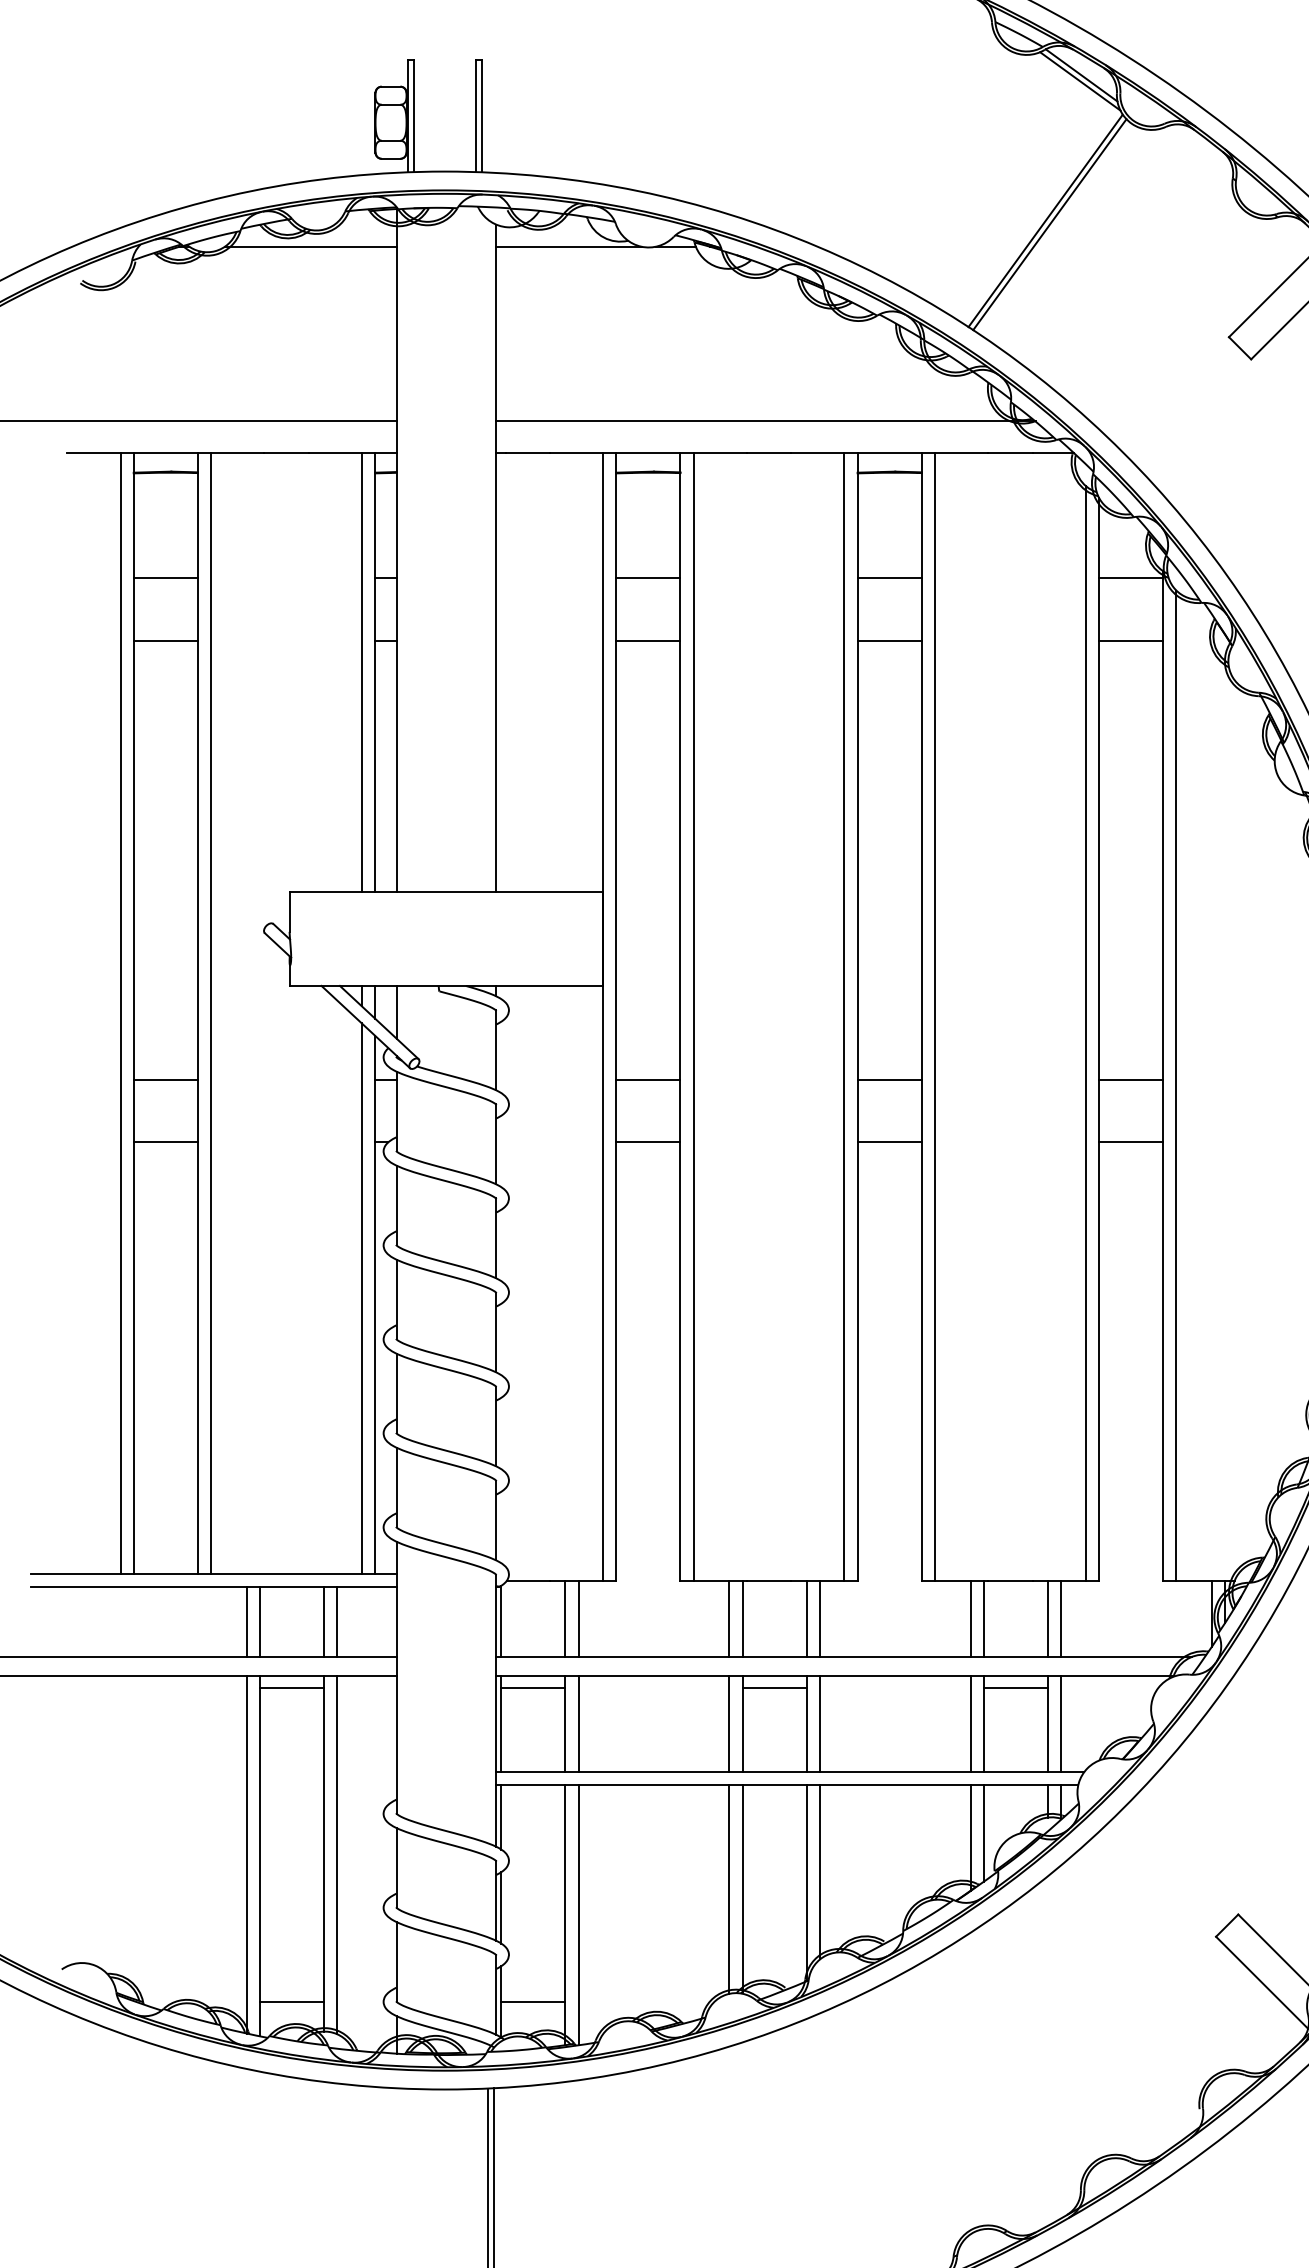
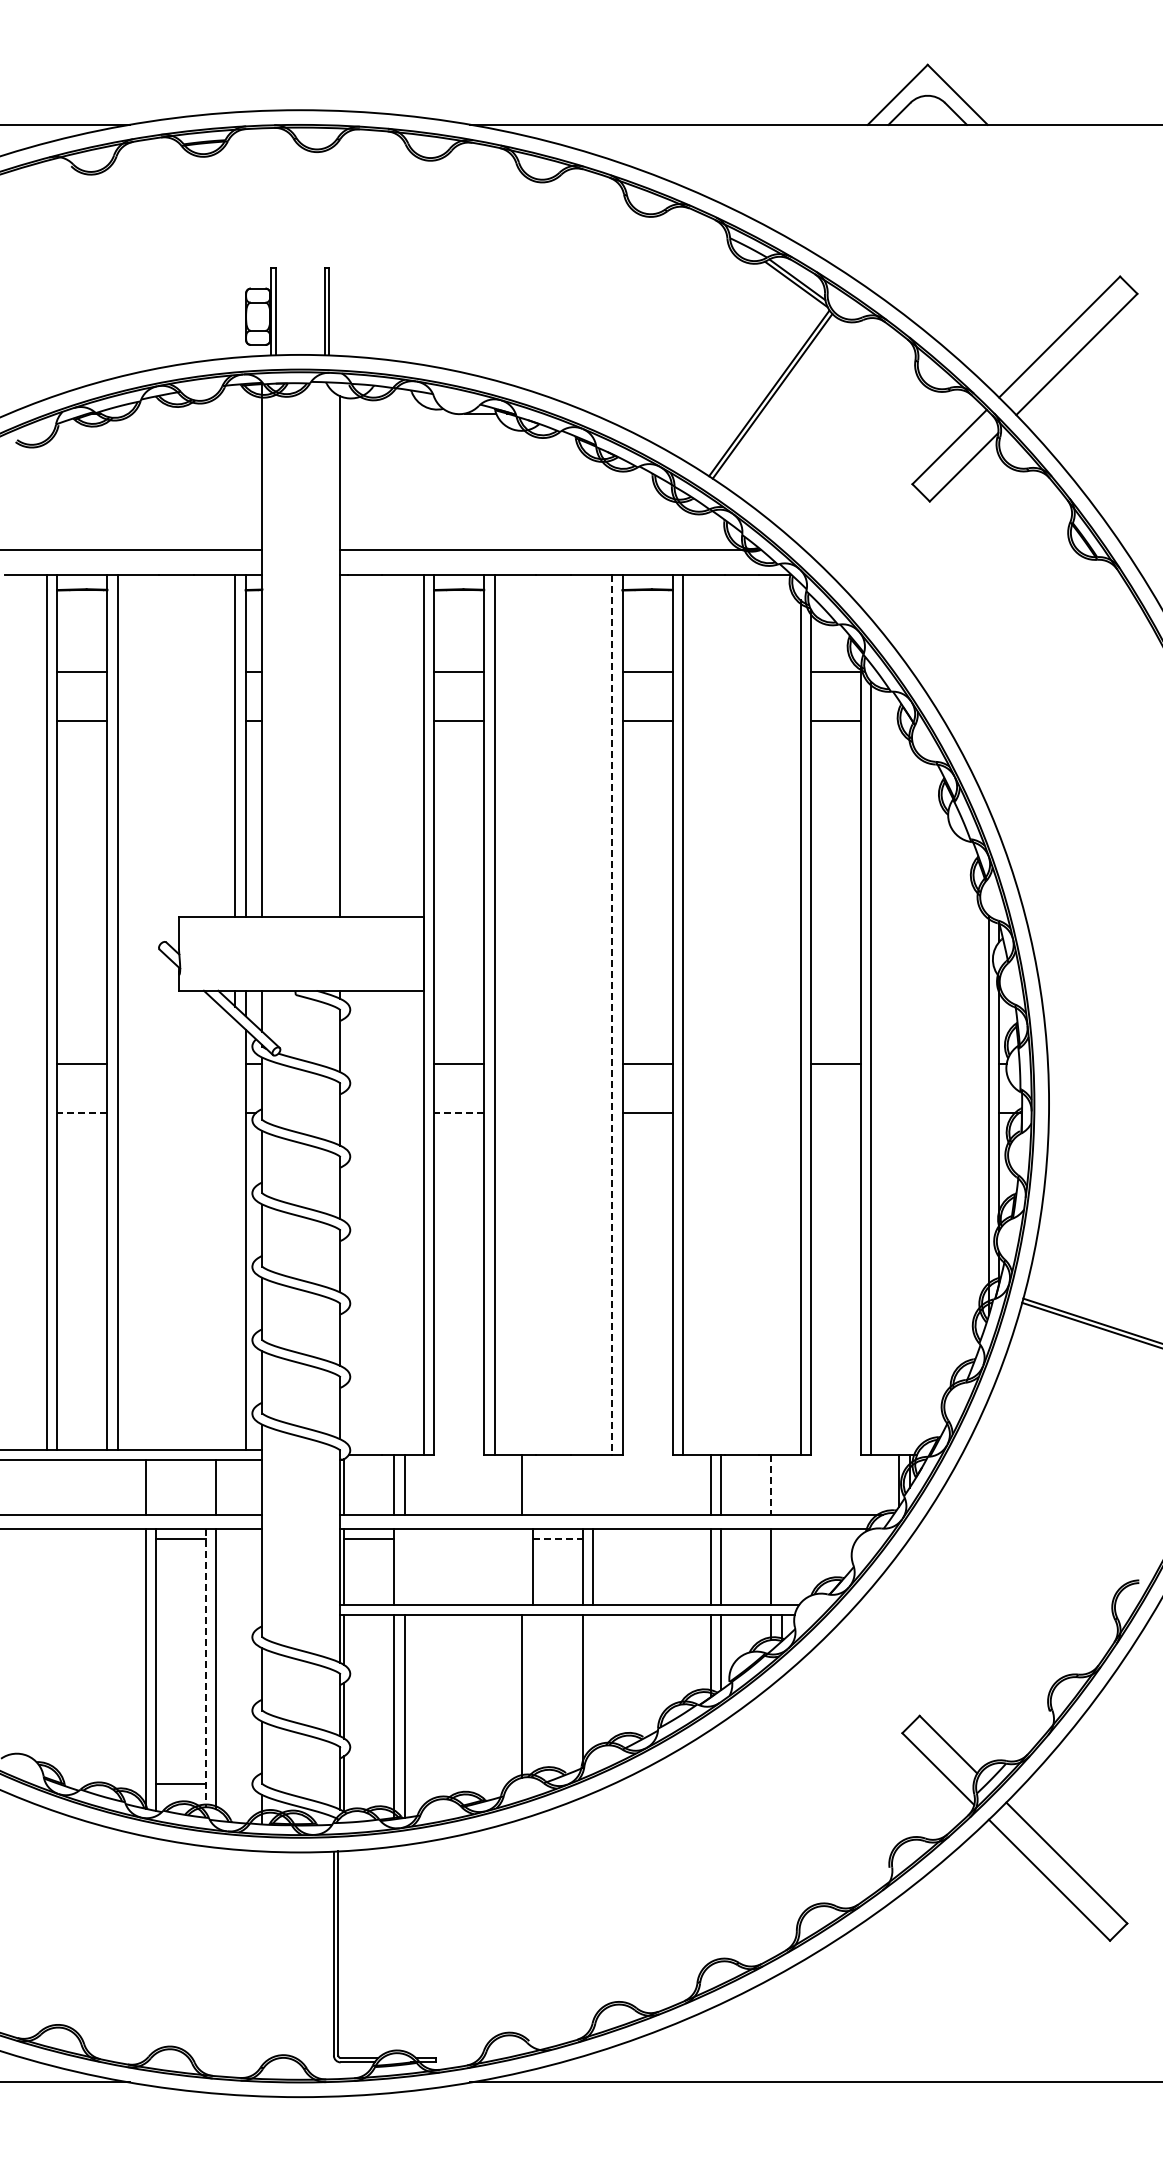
line: (310, 246) -> (195, 413), removed
line: (568, 246) -> (396, 413), removed
line: (844, 1017) -> (612, 1015), solid -> dashed
line: (164, 1141) -> (81, 1112), solid -> dashed
line: (647, 1141) -> (458, 1112), solid -> dashed
line: (1130, 1141) -> (835, 1112), removed
line: (361, 1298) -> (235, 1234), removed
line: (742, 1618) -> (532, 1484), removed
line: (806, 1618) -> (582, 1484), removed
line: (820, 1618) -> (593, 1484), removed
line: (1061, 1618) -> (781, 1484), removed
line: (1048, 1619) -> (771, 1485), solid -> dashed
line: (259, 1620) -> (155, 1486), removed
line: (323, 1620) -> (205, 1486), removed
line: (775, 1688) -> (558, 1539), solid -> dashed
line: (1016, 1688) -> (746, 1539), removed
line: (578, 1723) -> (404, 1566), removed
line: (729, 1723) -> (522, 1566), removed
line: (1061, 1723) -> (781, 1566), removed
line: (323, 1853) -> (205, 1668), solid -> dashed
line: (820, 1871) -> (593, 1682), removed
line: (742, 1888) -> (532, 1695), removed
line: (533, 2001) -> (369, 1783), removed

